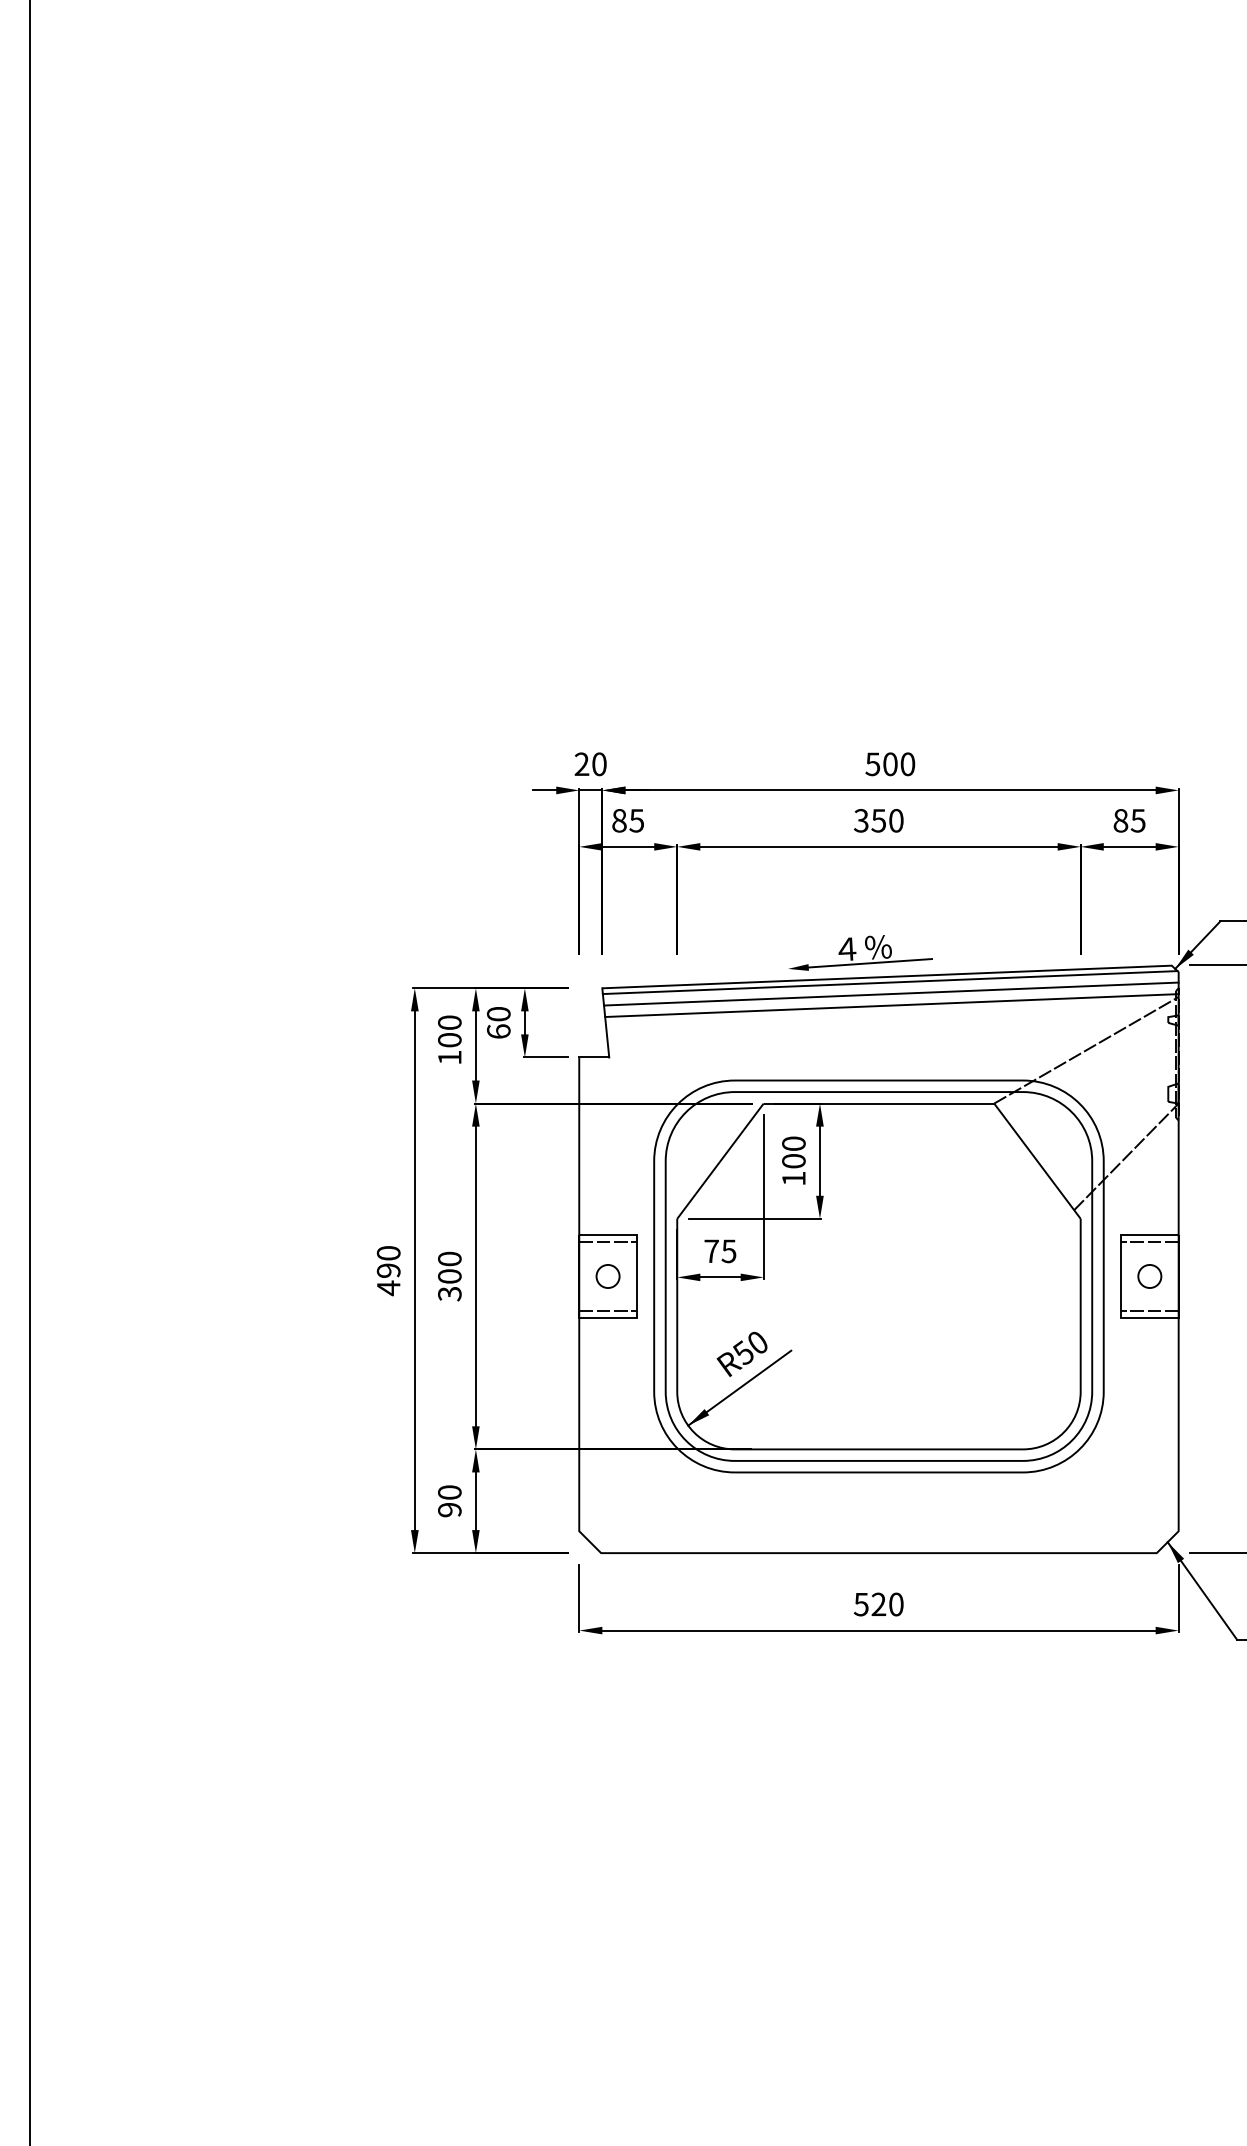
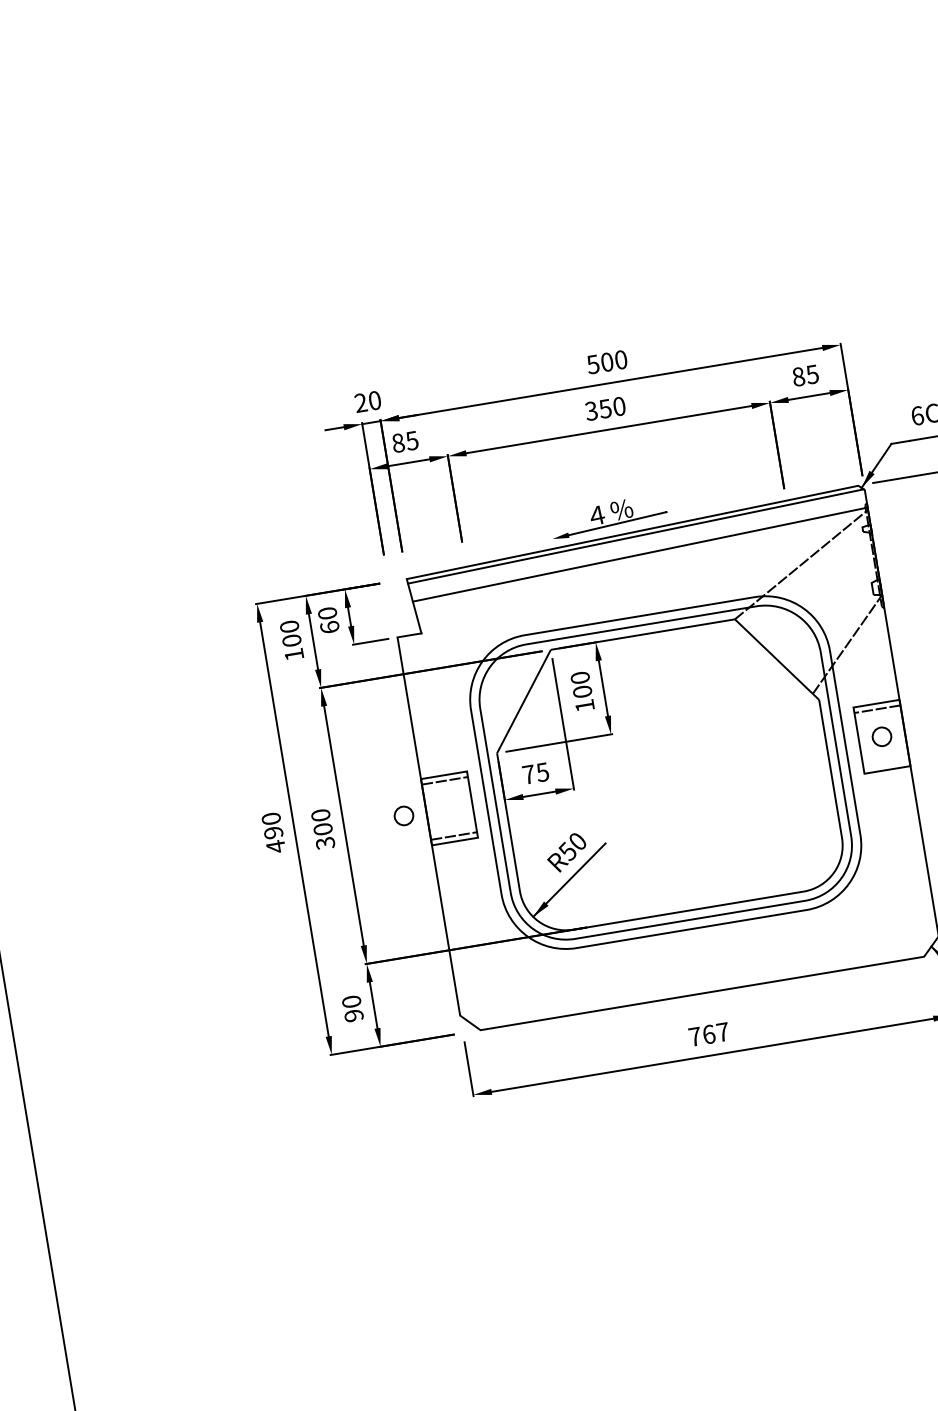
line: (891, 993) -> (638, 545), removed
circle: (607, 1276) -> (403, 816), moved
line: (1149, 1311) -> (886, 764), removed
text: (878, 1604) -> (708, 1034), 520 -> 767

